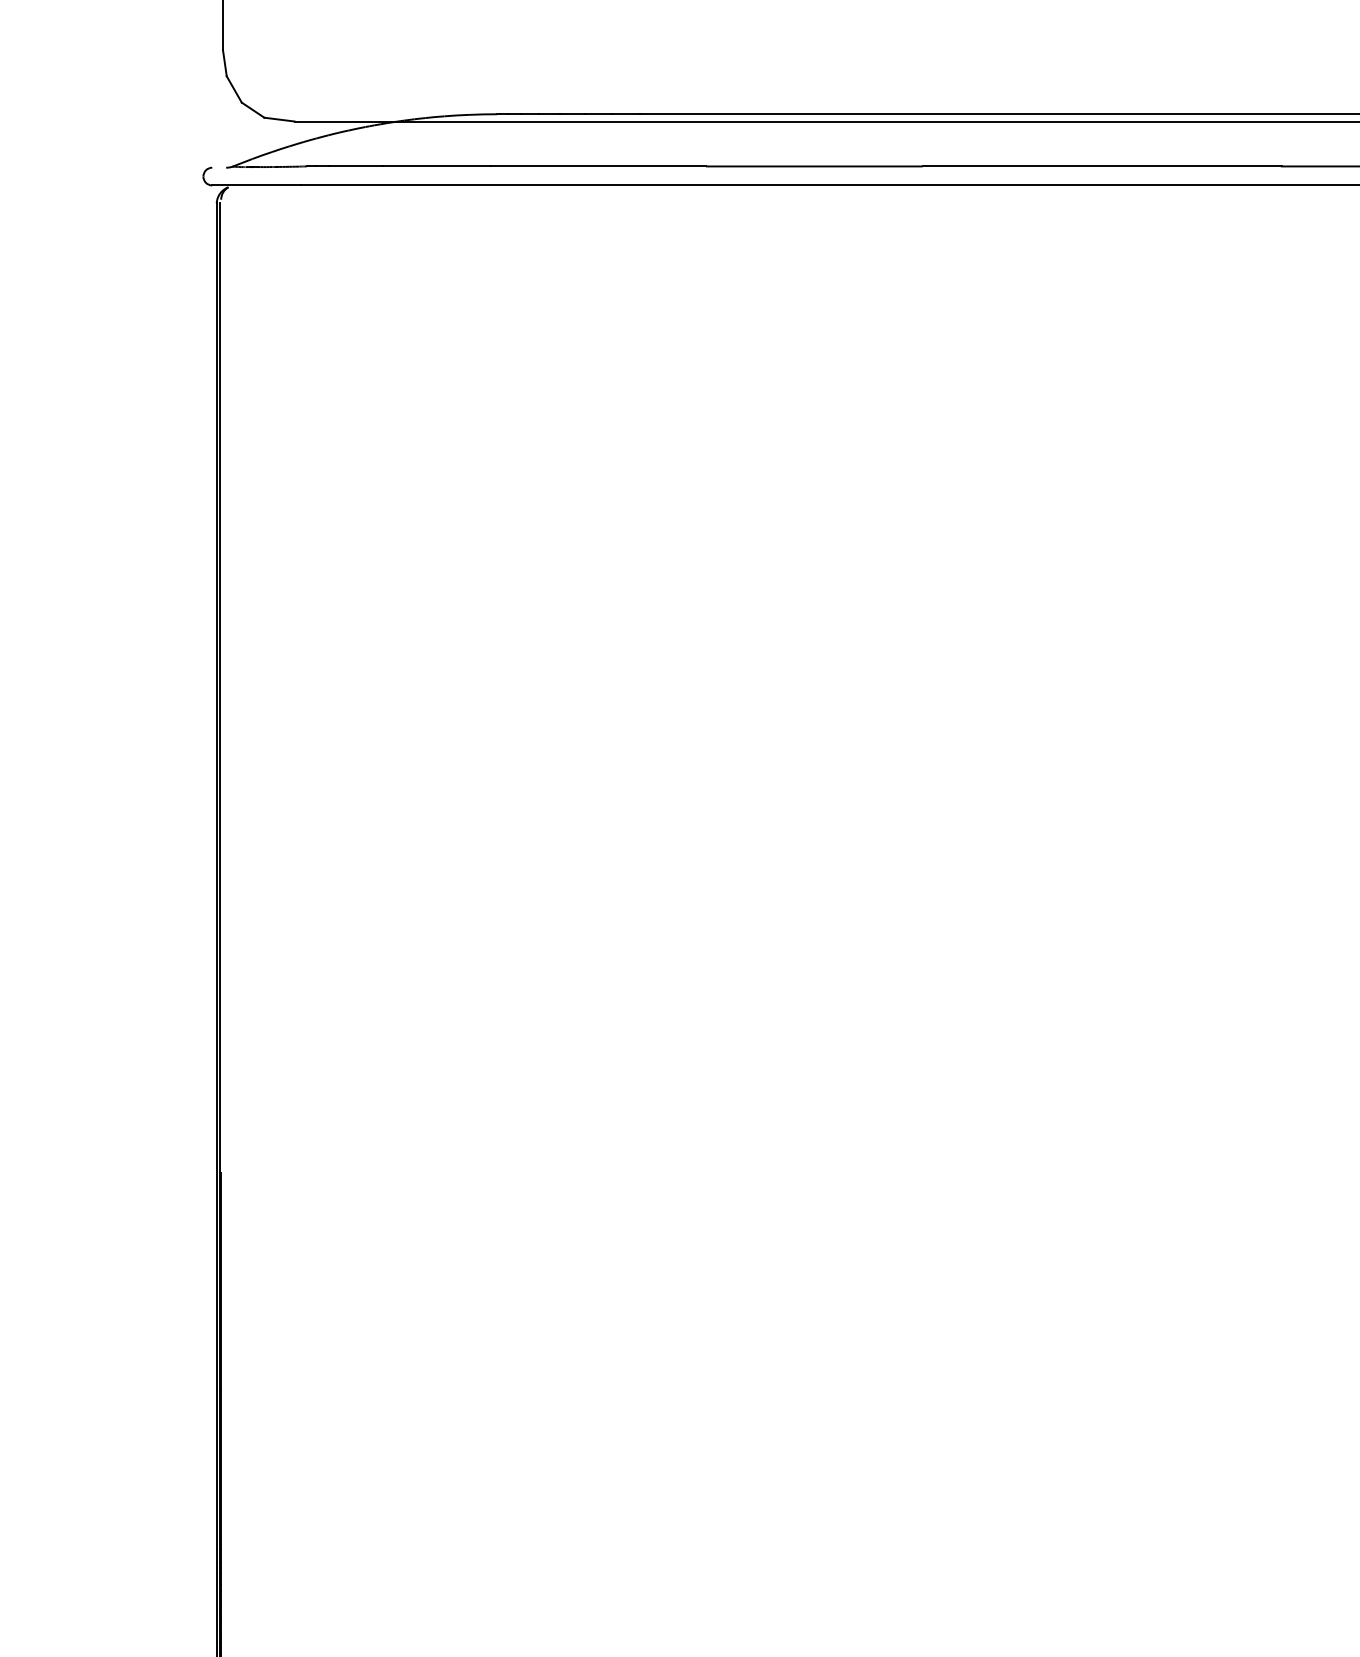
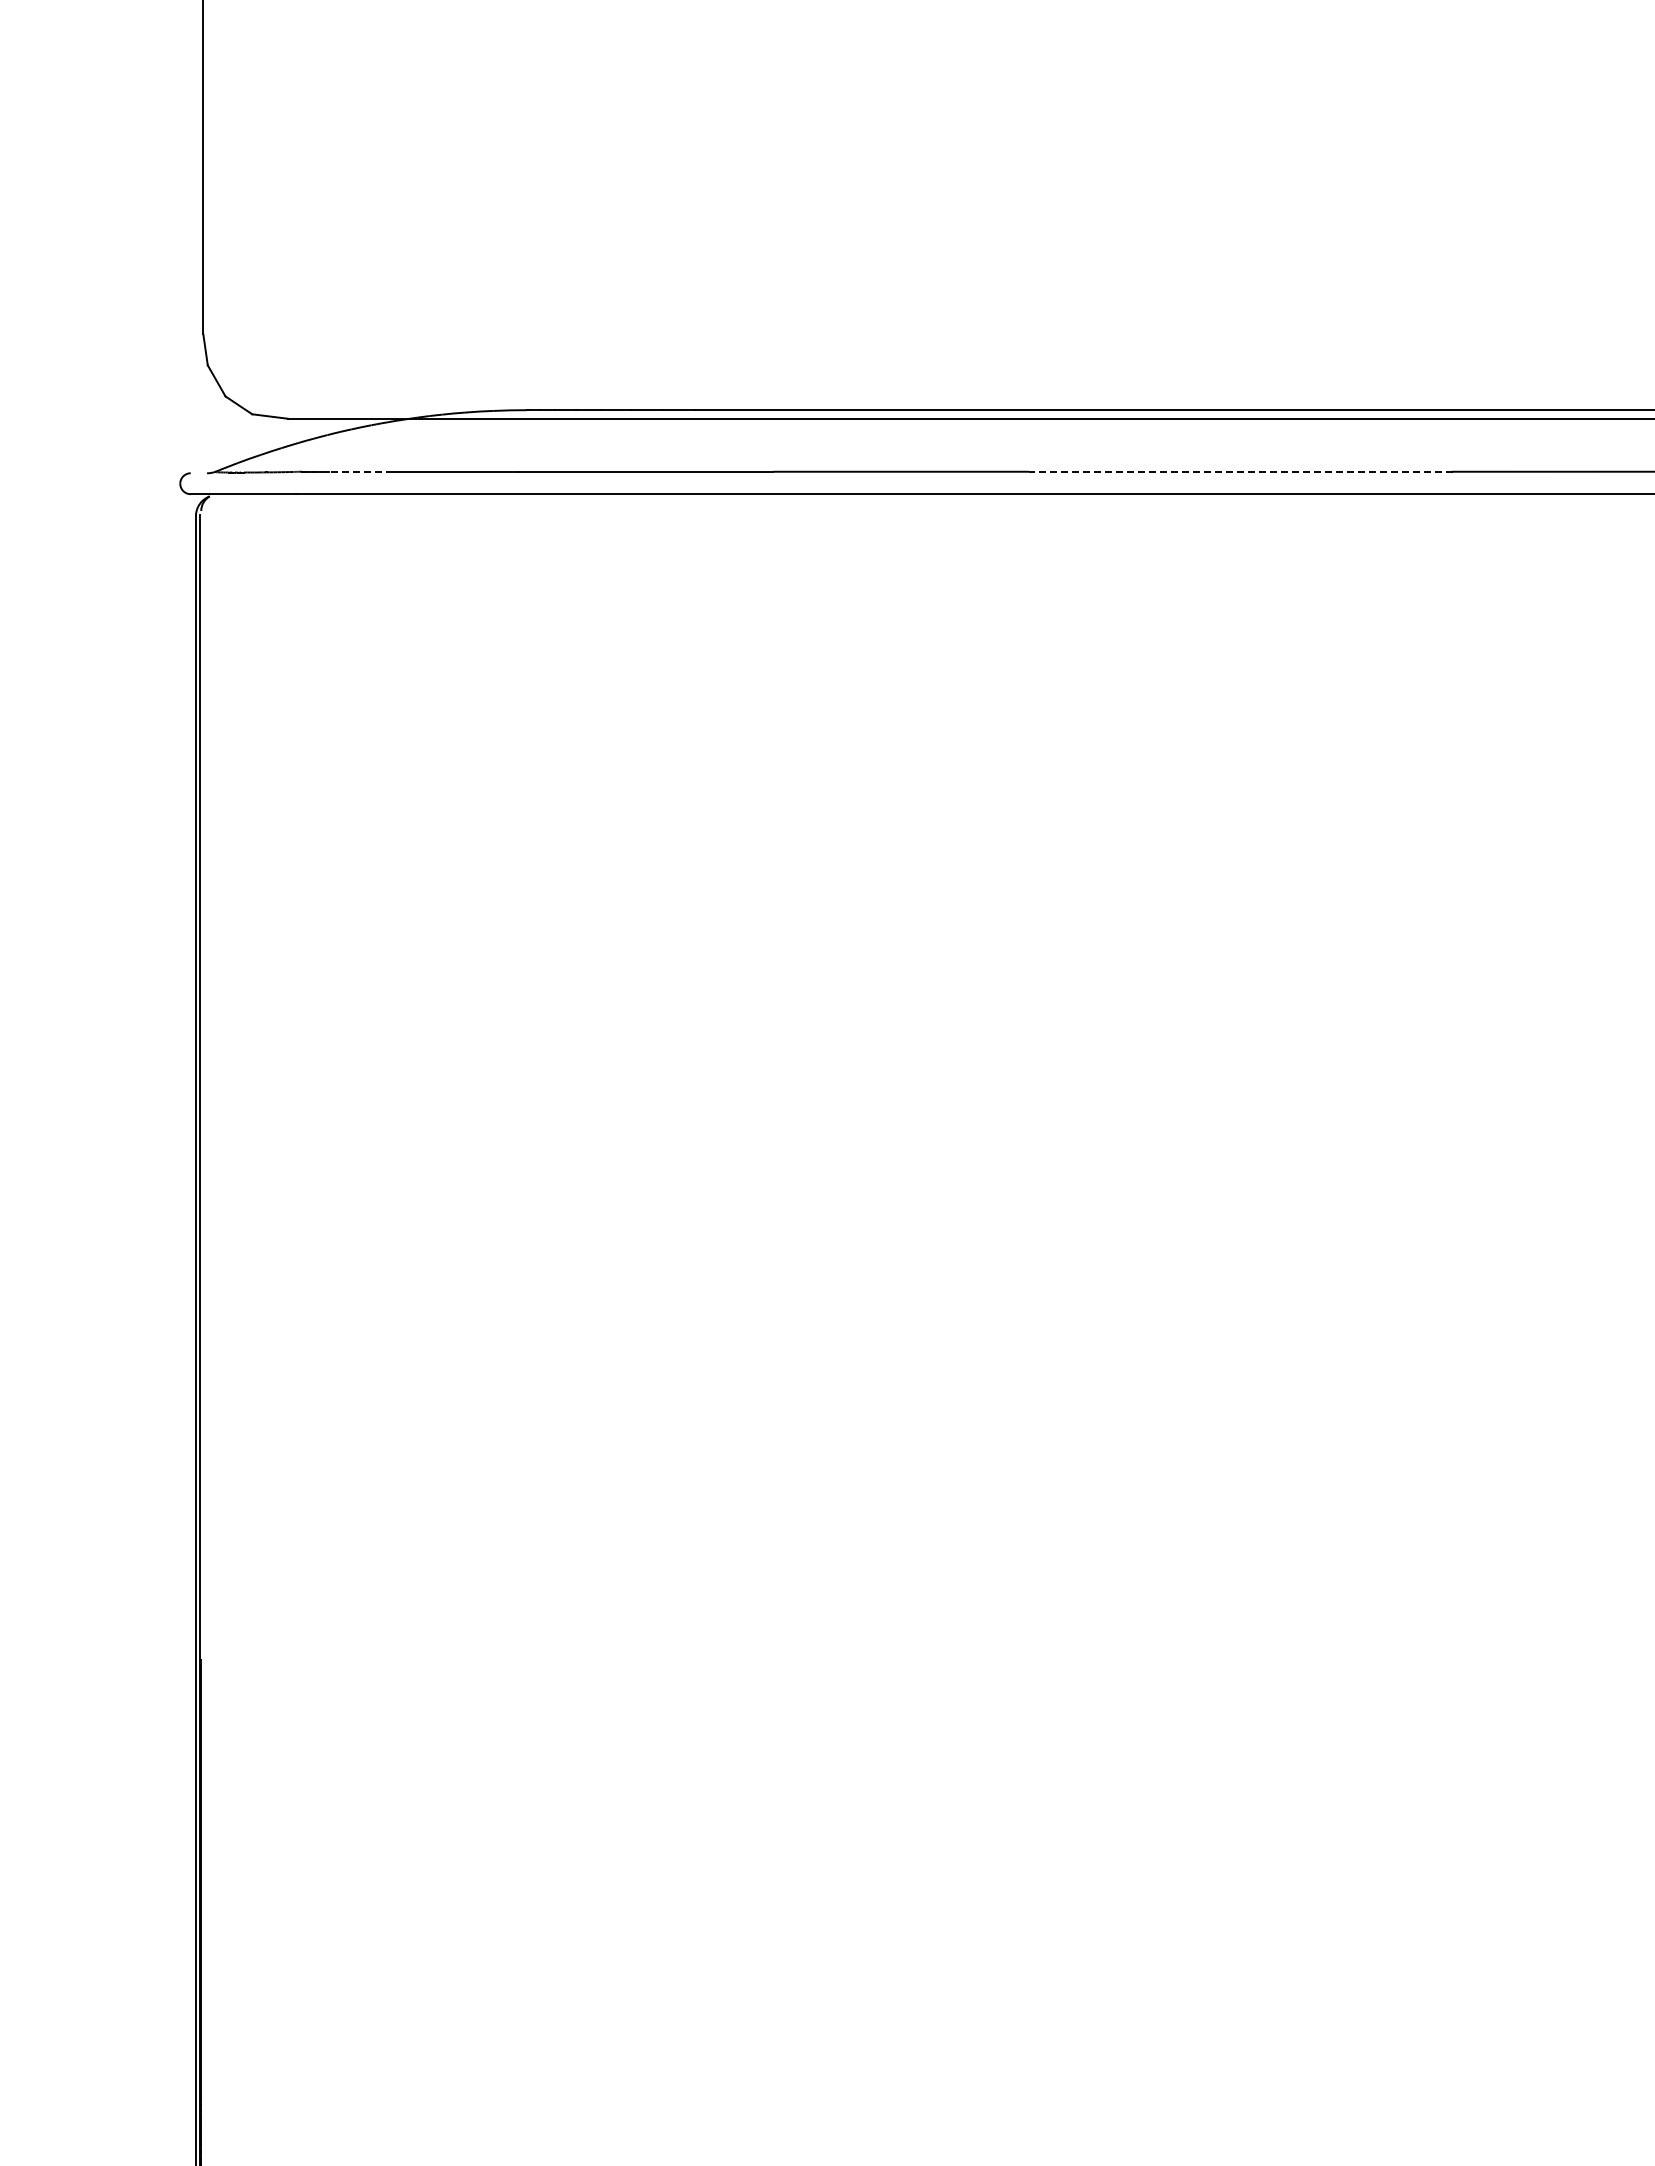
line: (356, 166) -> (360, 471), solid -> dashed
line: (1101, 166) -> (1240, 471), solid -> dashed

